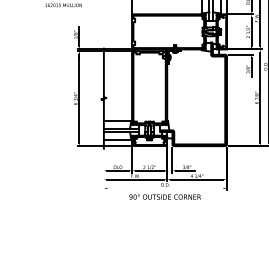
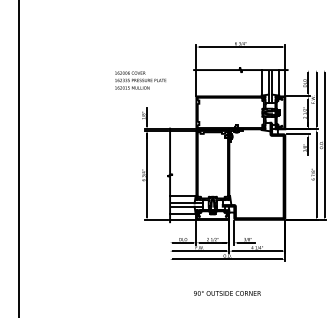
line: (165, 188) -> (227, 259), added
text: (165, 197) -> (227, 293), moved

